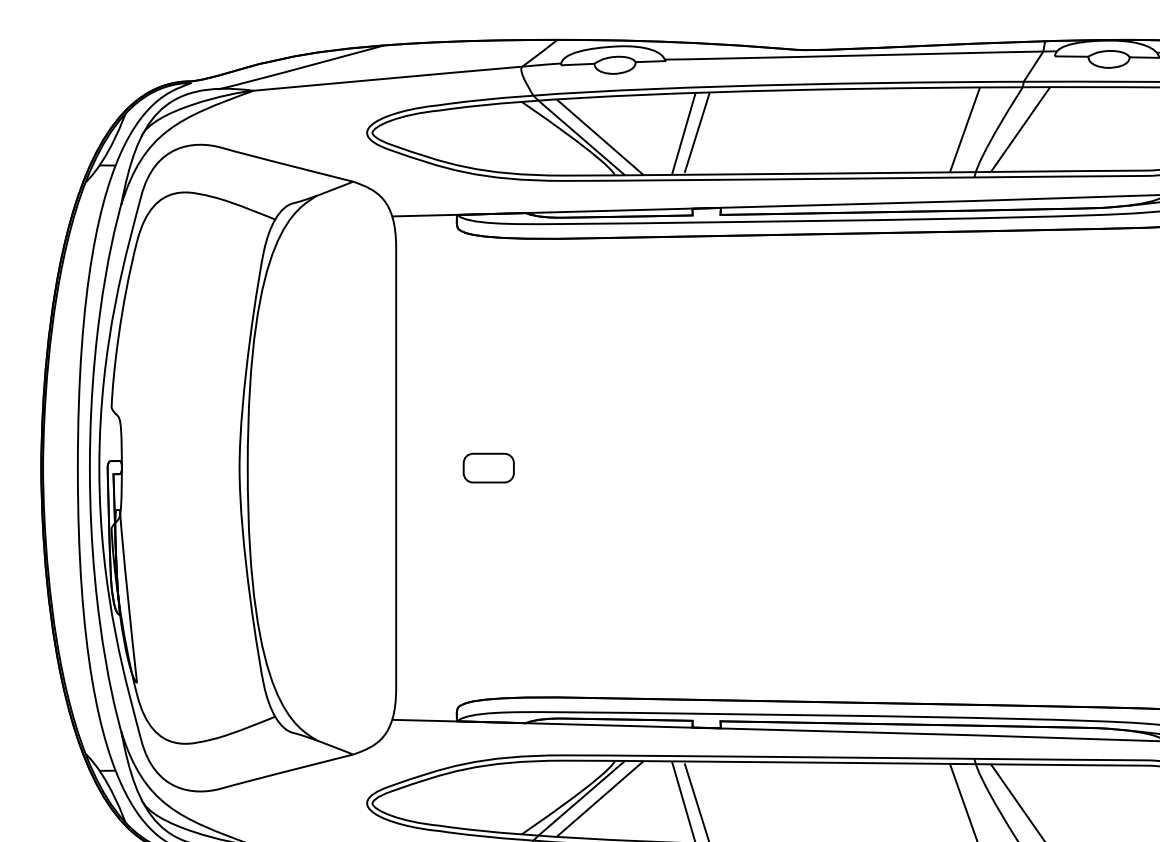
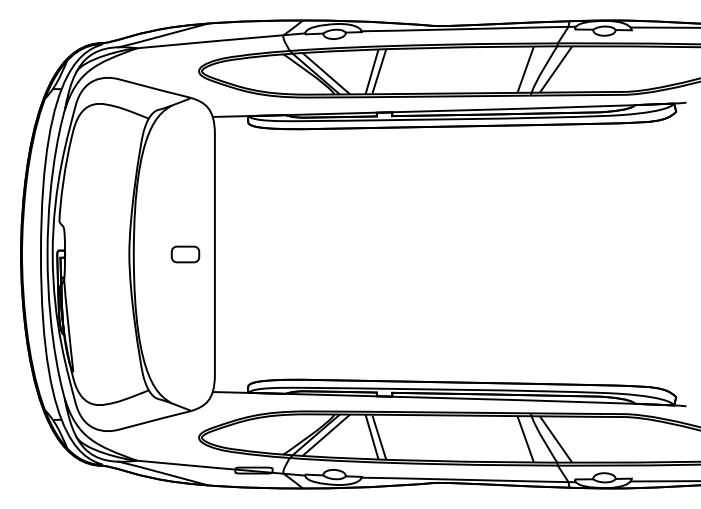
part: (488, 468) -> (185, 254), moved

